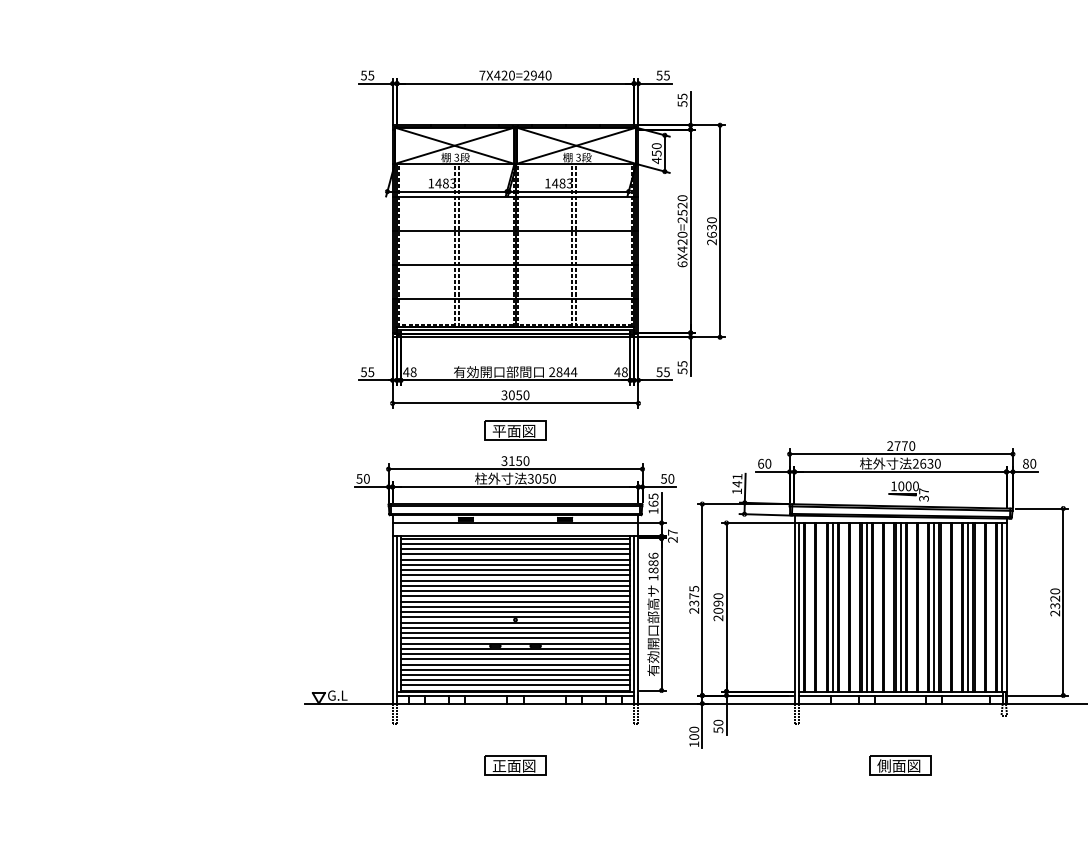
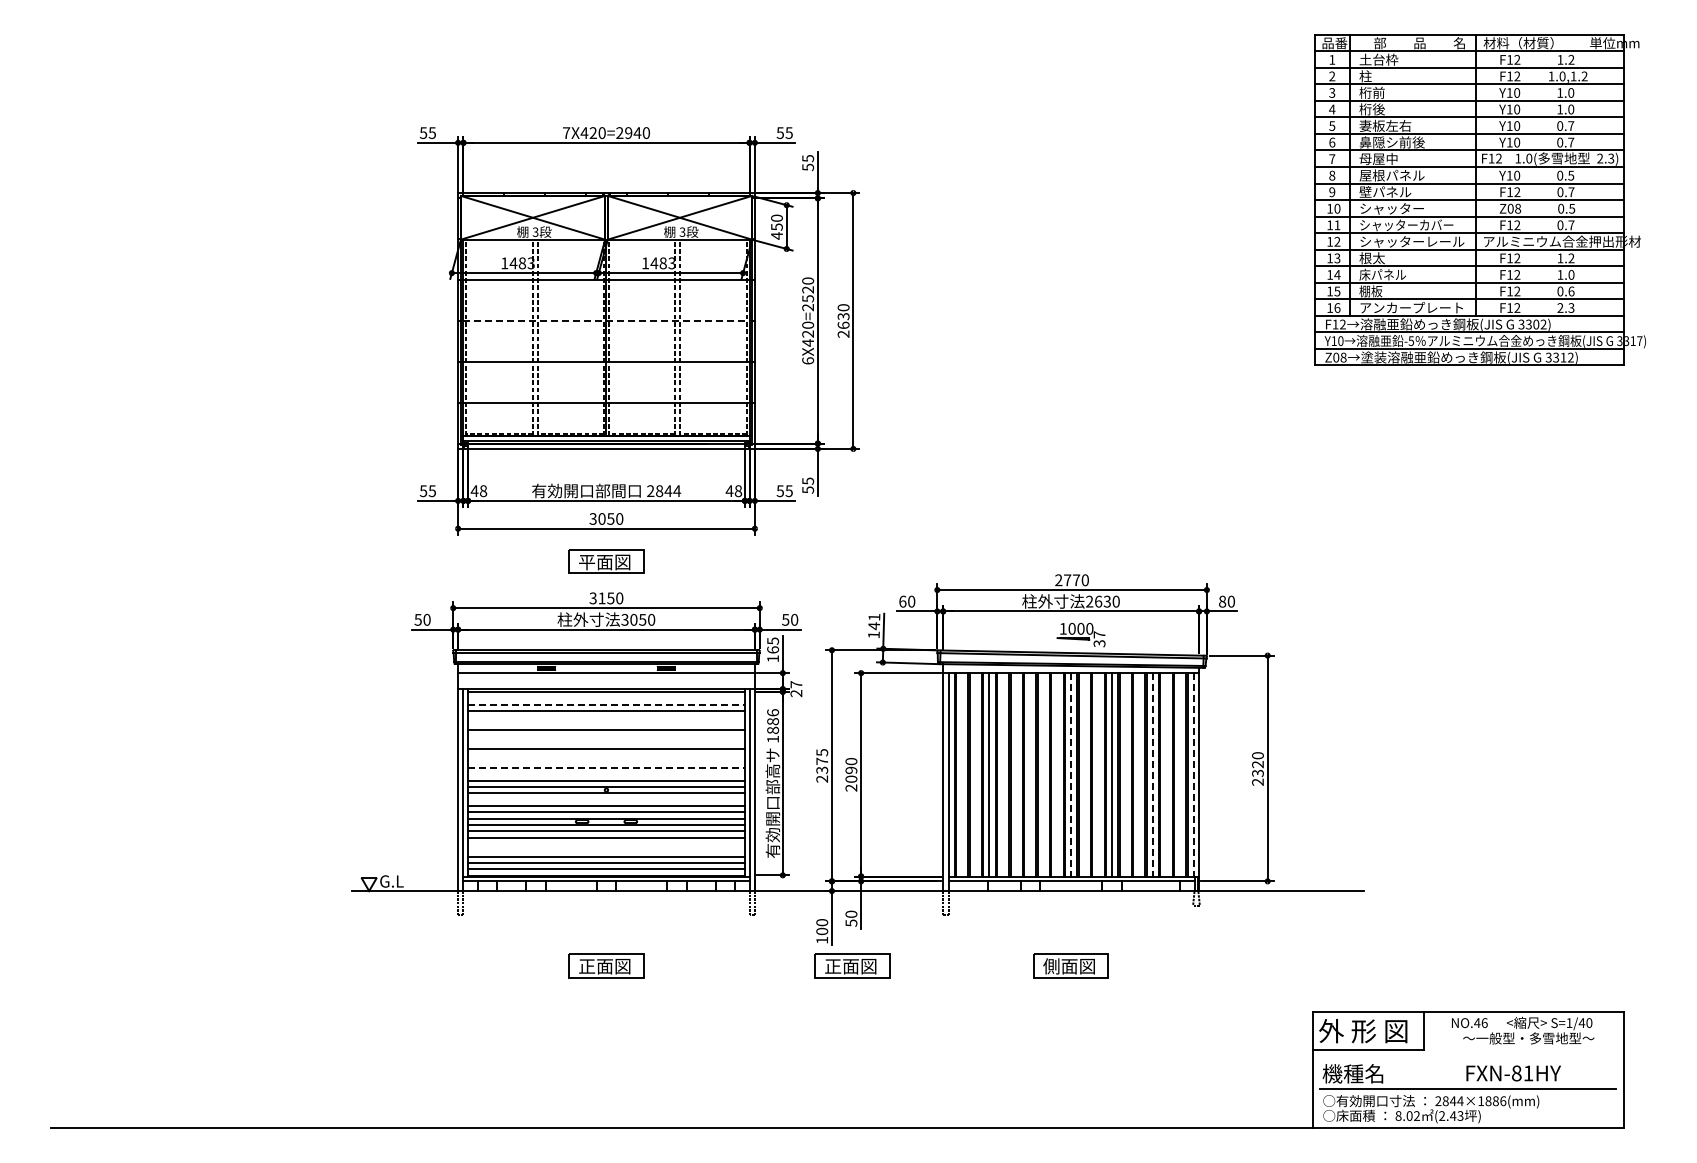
line: (515, 230) -> (606, 320), solid -> dashed
line: (515, 544) -> (606, 698), removed
line: (515, 549) -> (606, 704), solid -> dashed
line: (515, 559) -> (606, 717), removed
line: (515, 564) -> (606, 723), removed
line: (515, 575) -> (606, 736), removed
line: (515, 580) -> (606, 742), removed
line: (515, 591) -> (606, 755), removed
line: (515, 596) -> (606, 761), removed
line: (515, 602) -> (606, 768), solid -> dashed
line: (515, 606) -> (606, 774), removed
line: (866, 606) -> (1030, 774), removed
line: (900, 606) -> (1071, 774), solid -> dashed
line: (967, 606) -> (1152, 774), solid -> dashed
line: (1001, 606) -> (1193, 774), solid -> dashed
line: (515, 627) -> (606, 799), removed
line: (515, 664) -> (606, 843), removed
line: (515, 669) -> (606, 850), removed
part: (719, 765) -> (852, 965), added

